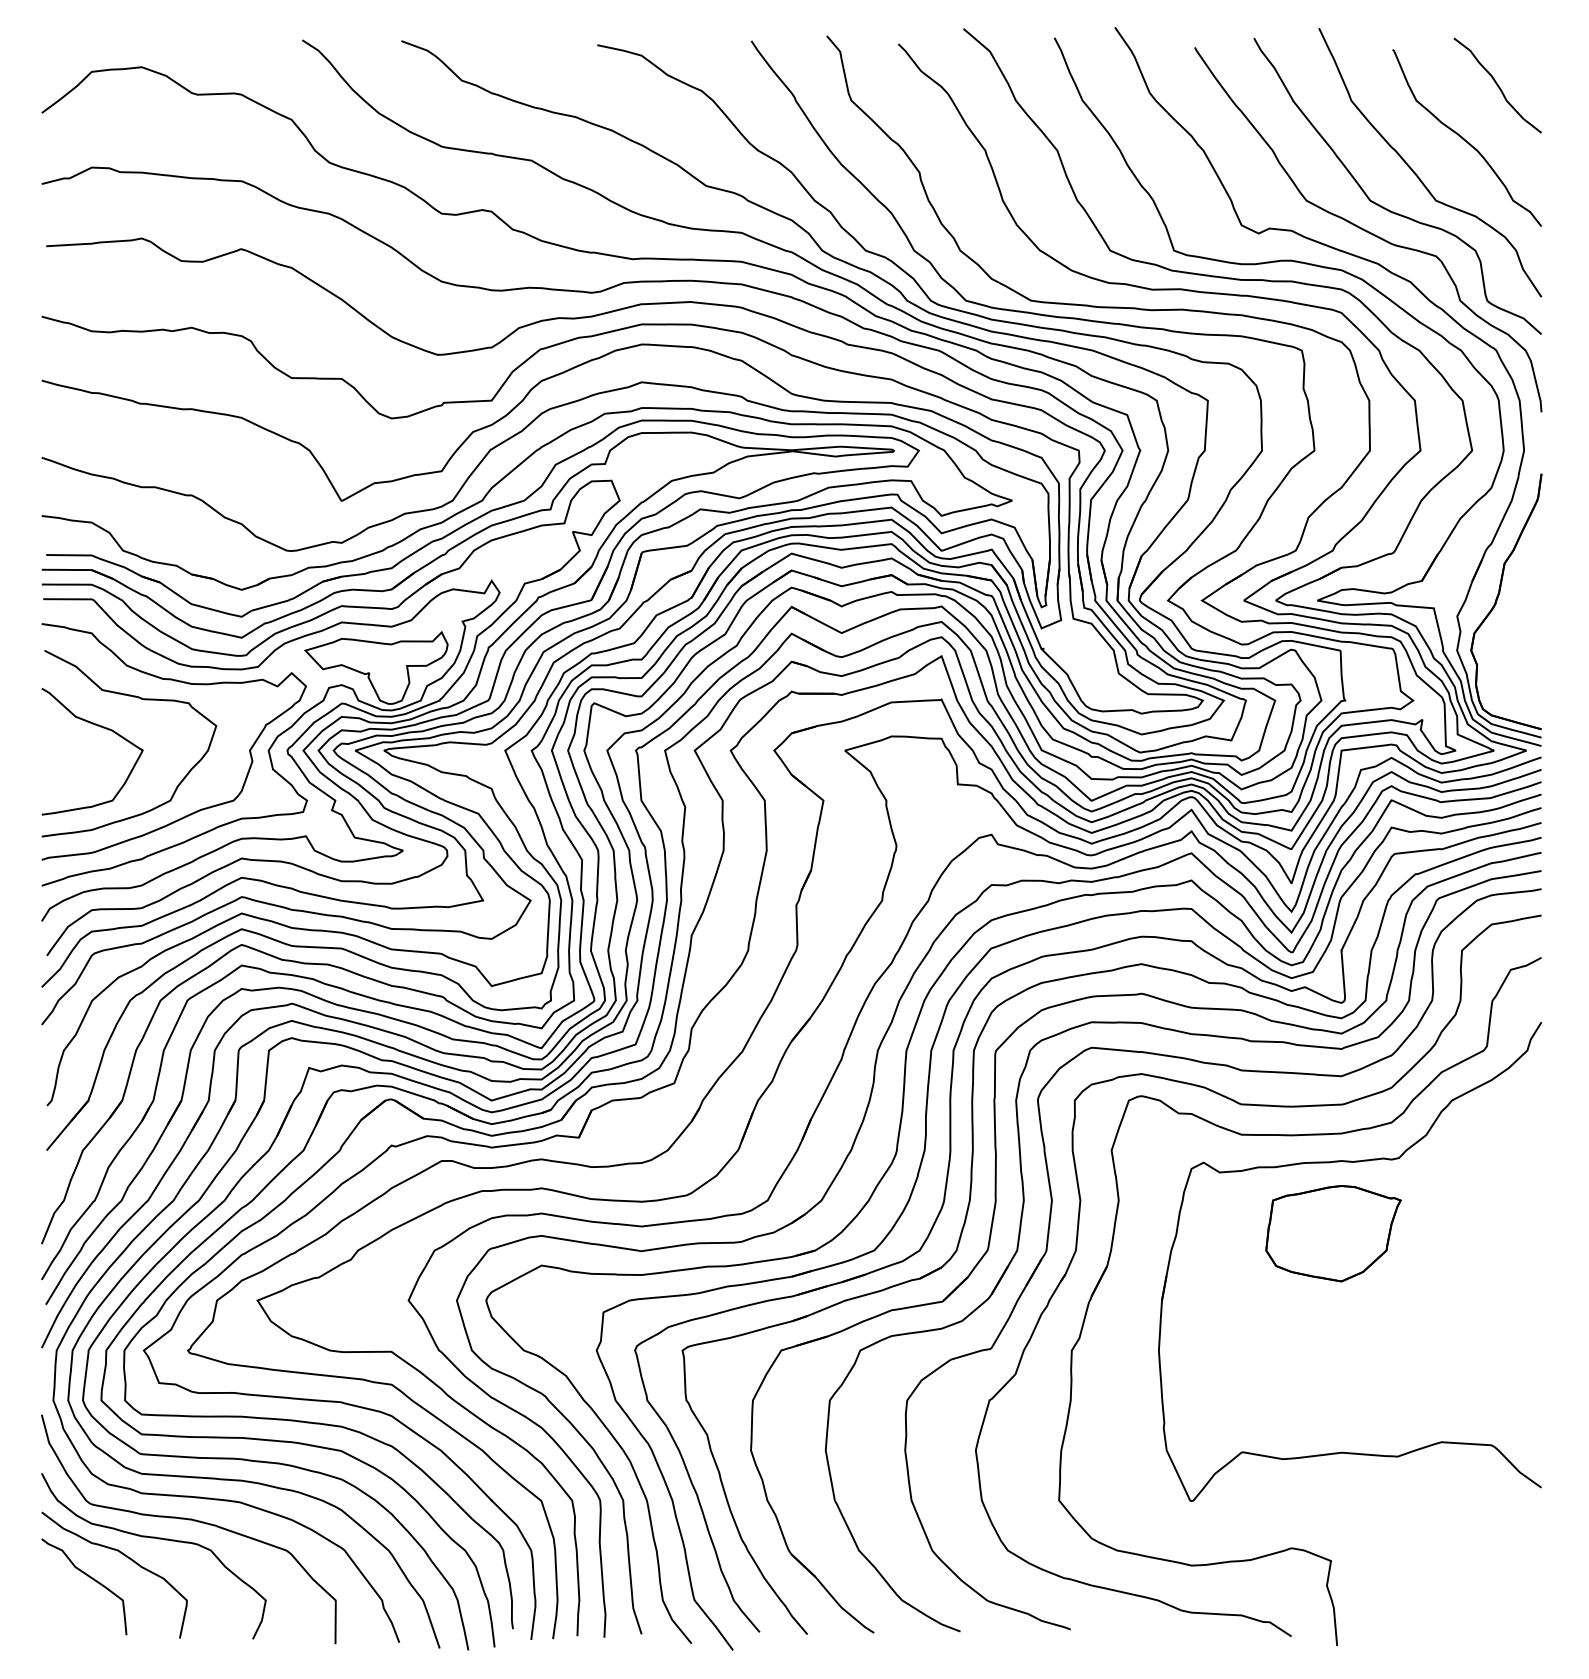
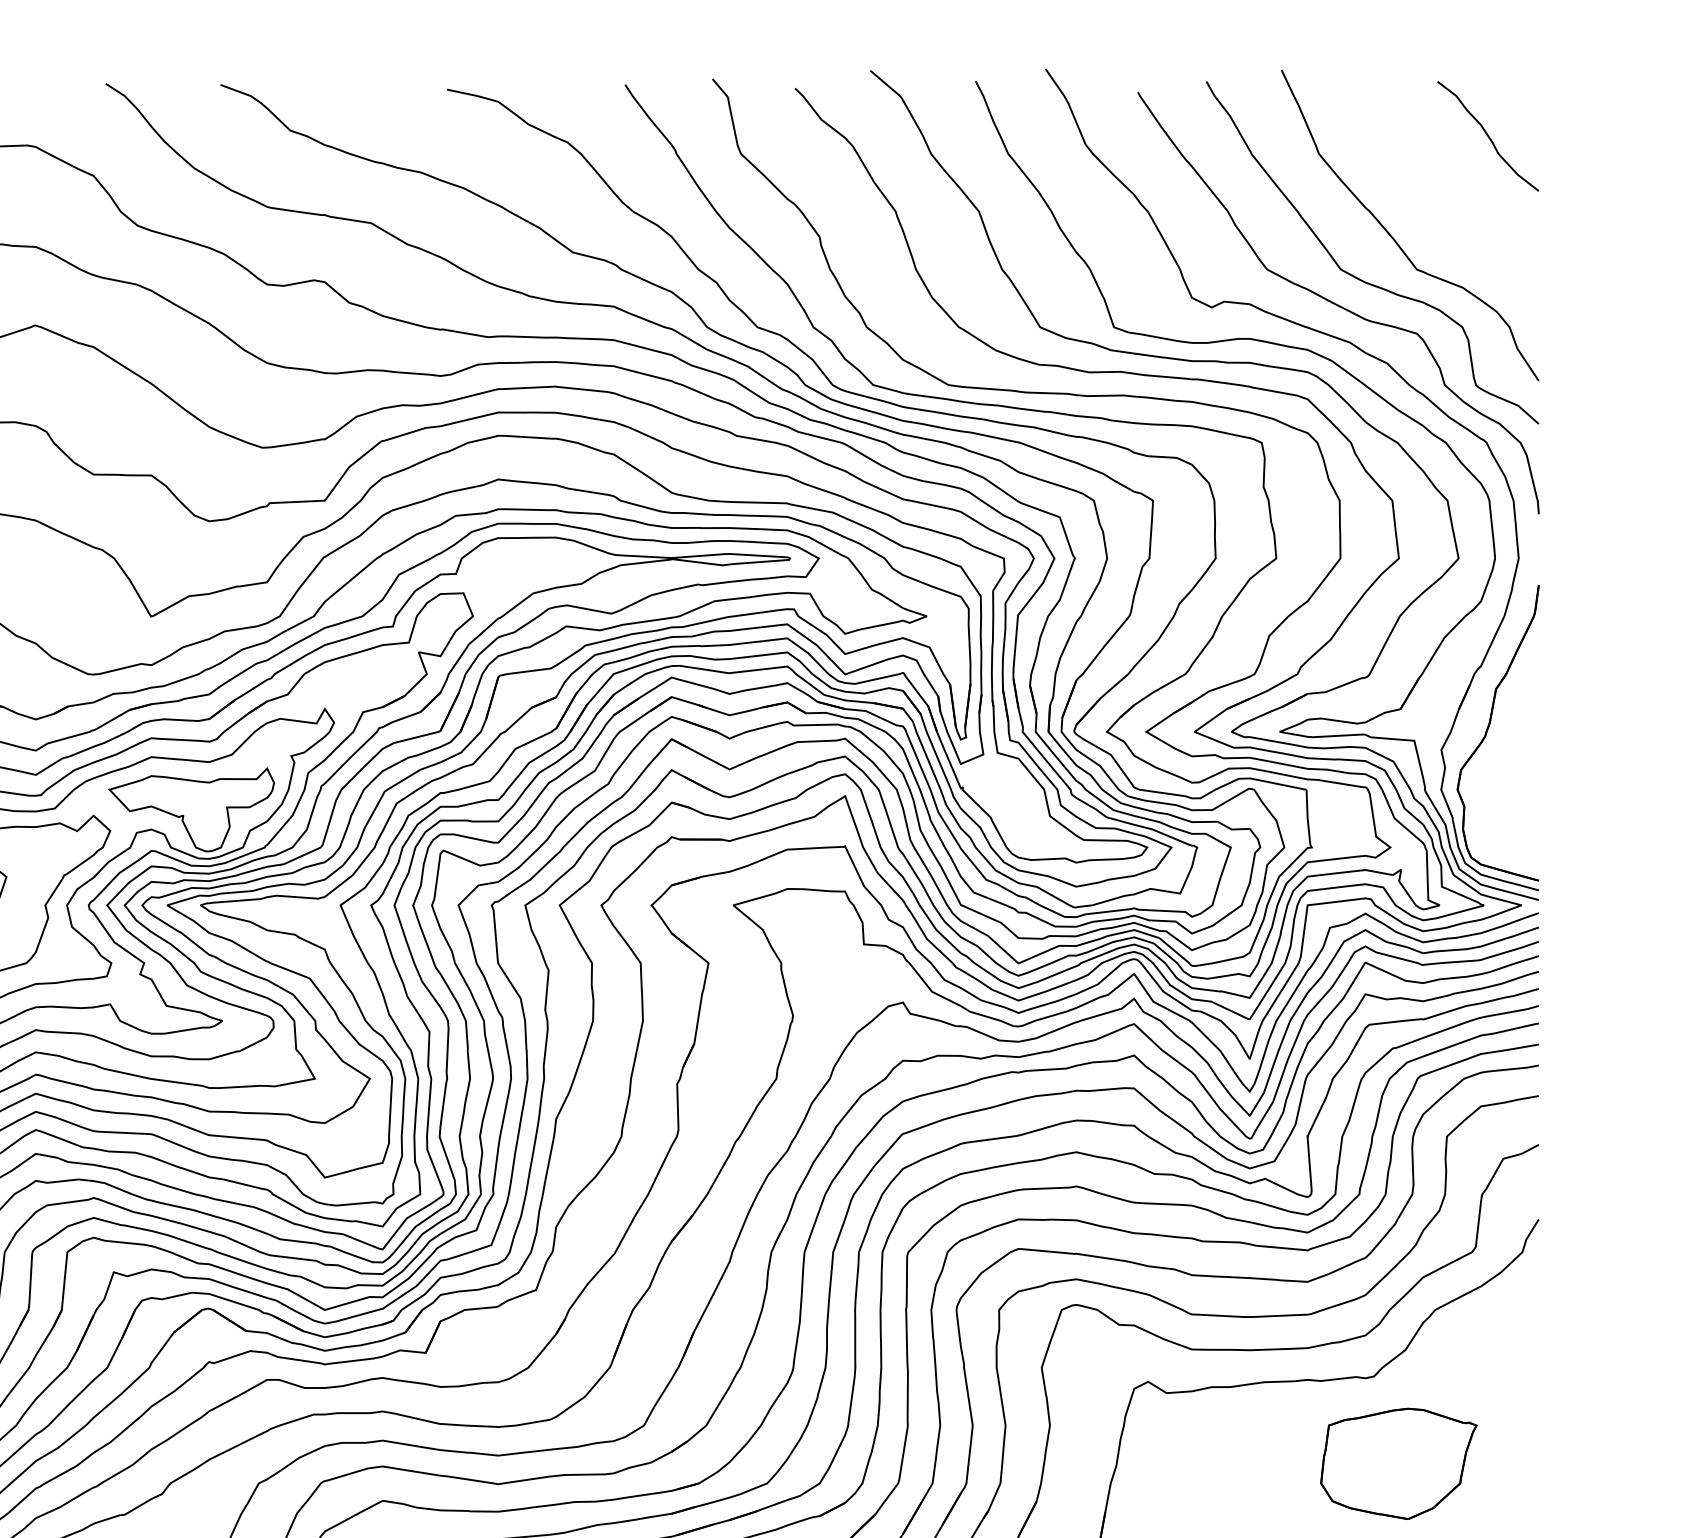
curve: (1464, 138) -> (1449, 197), removed
part: (1333, 1233) -> (1398, 1463), moved

